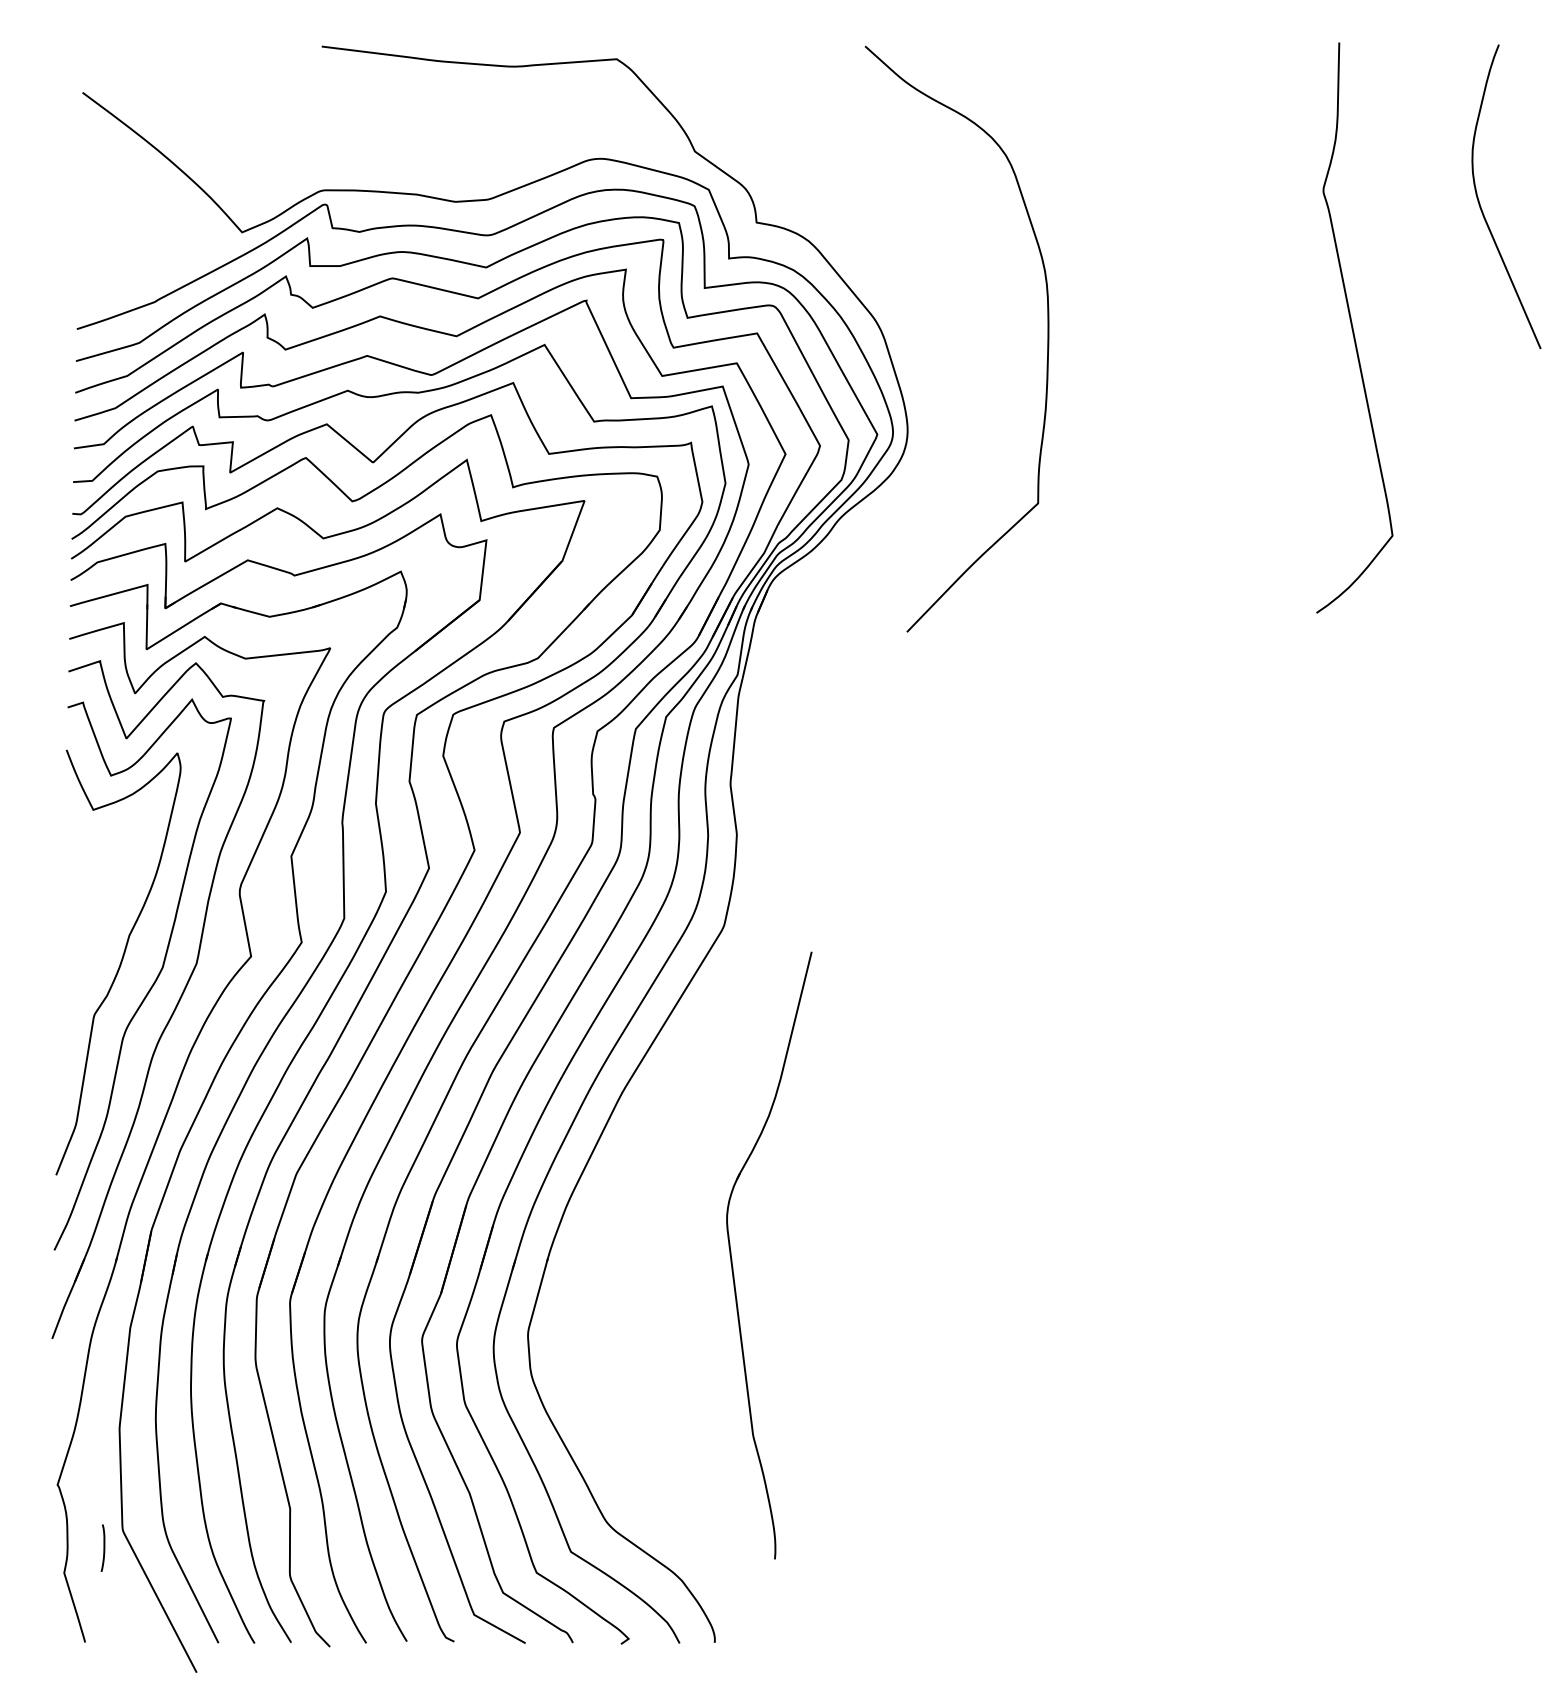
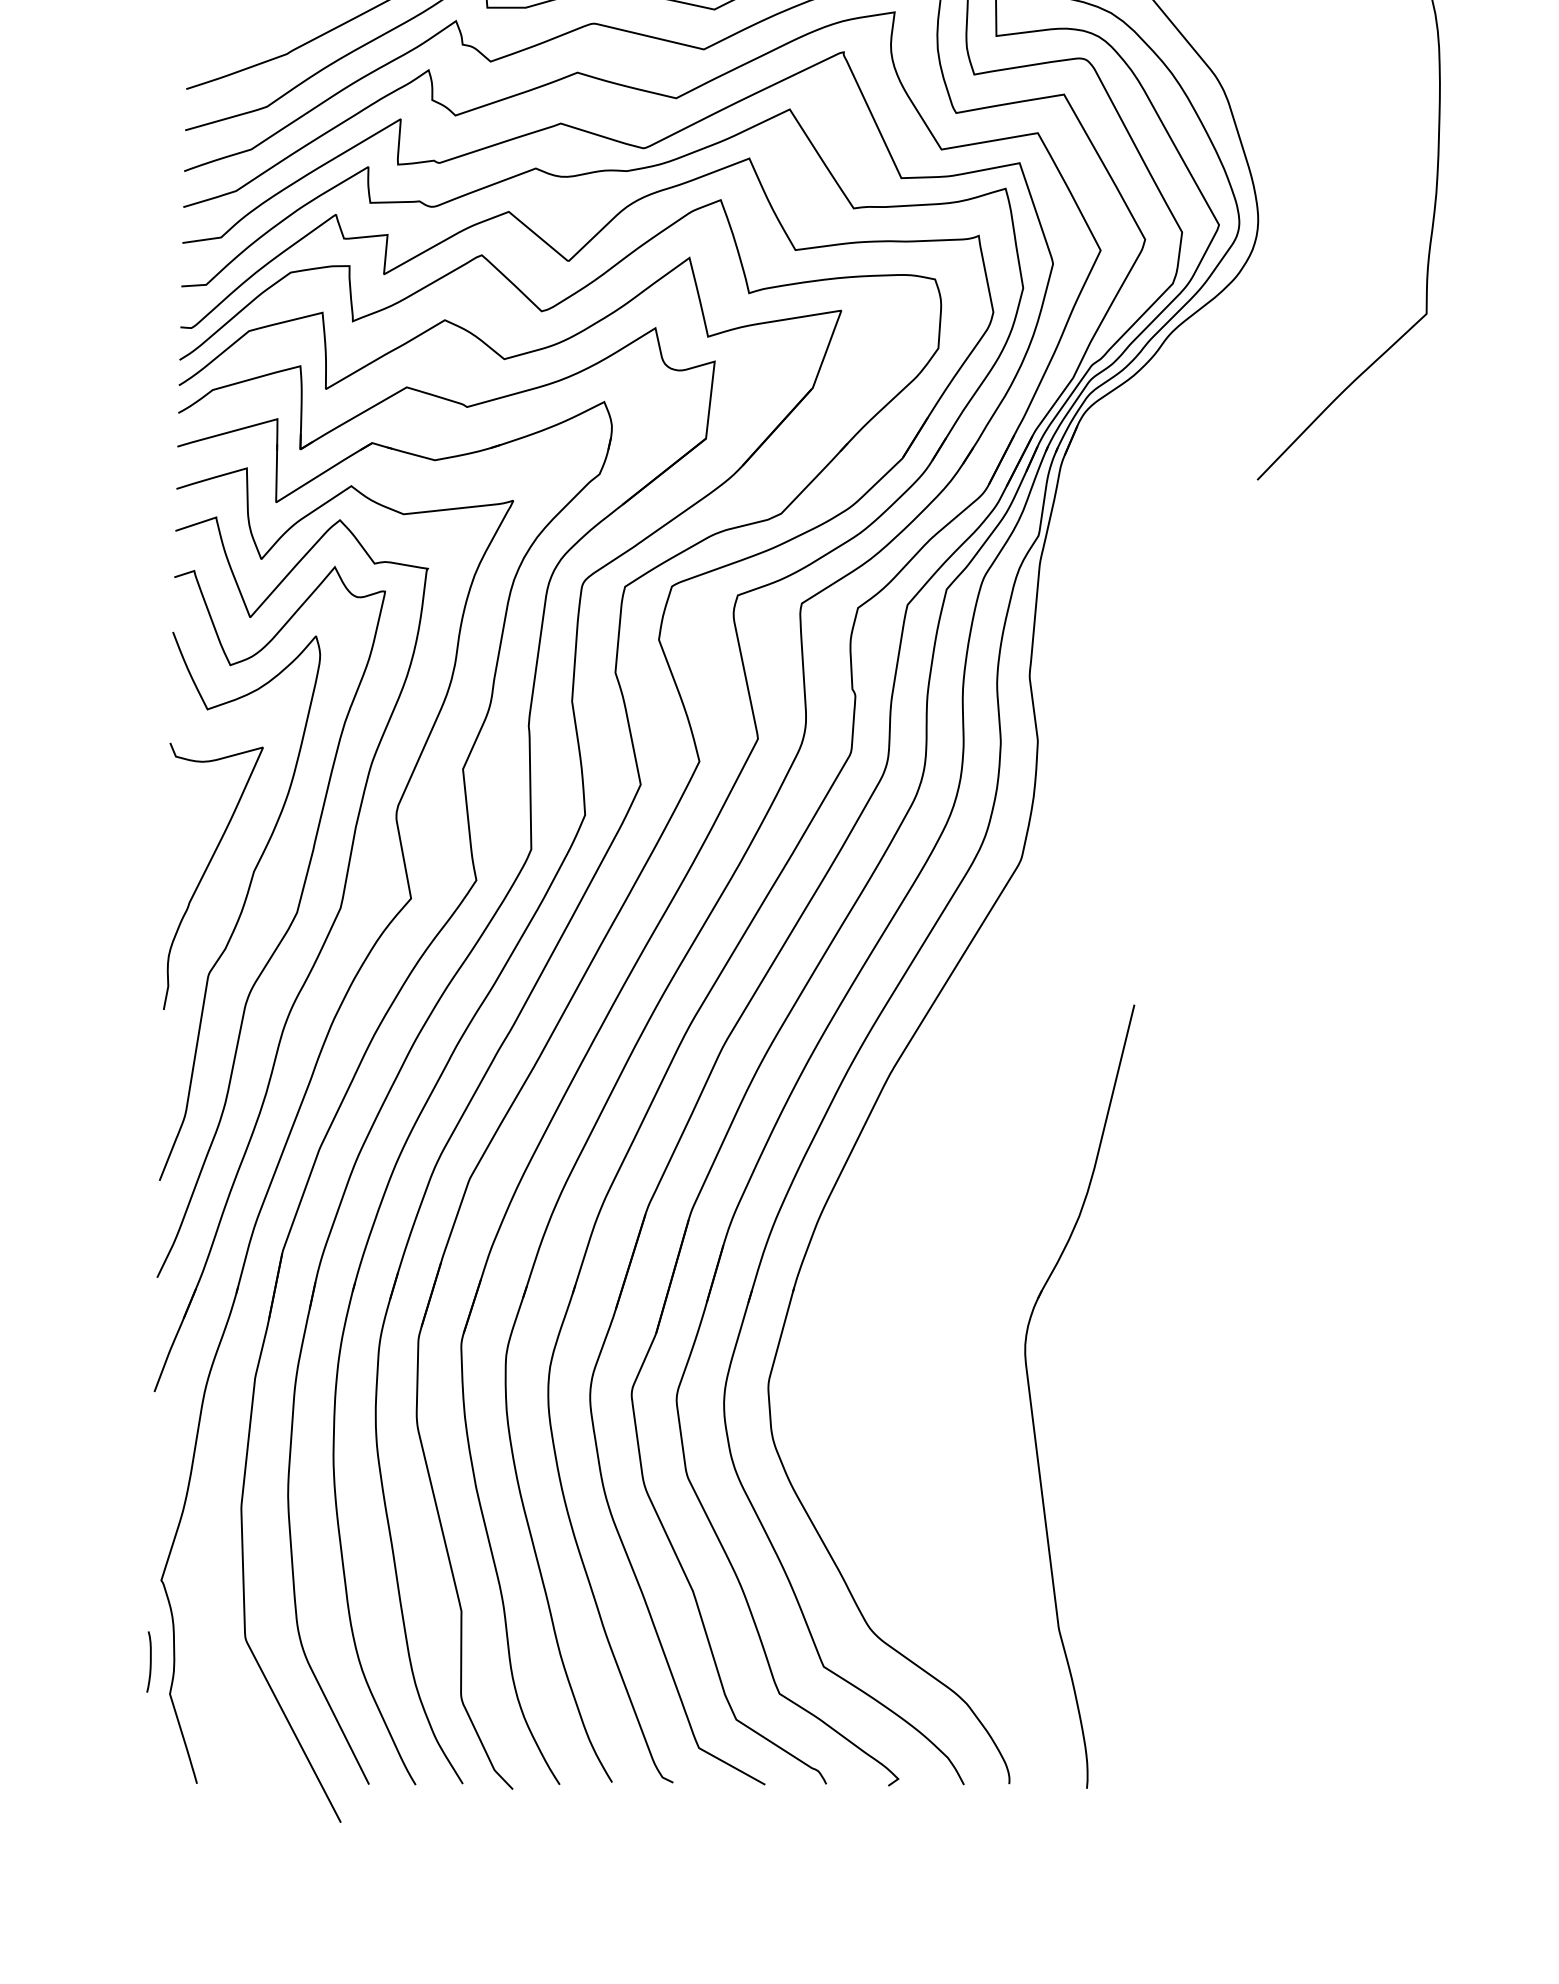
curve: (92, 936) -> (206, 872), added
part: (732, 1258) -> (1032, 1400), moved
curve: (103, 1547) -> (149, 1661), moved

